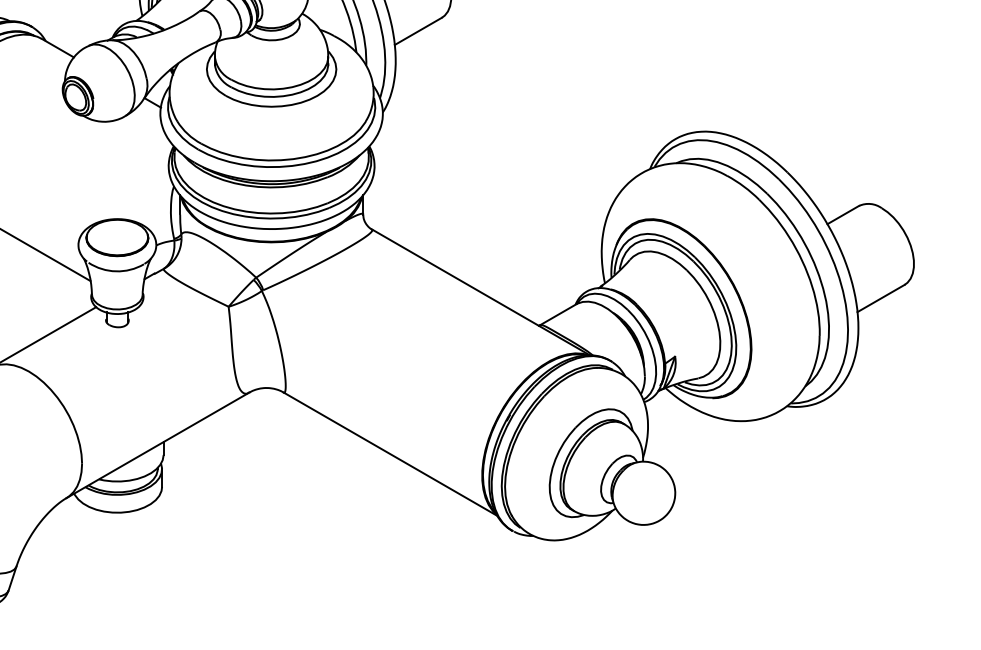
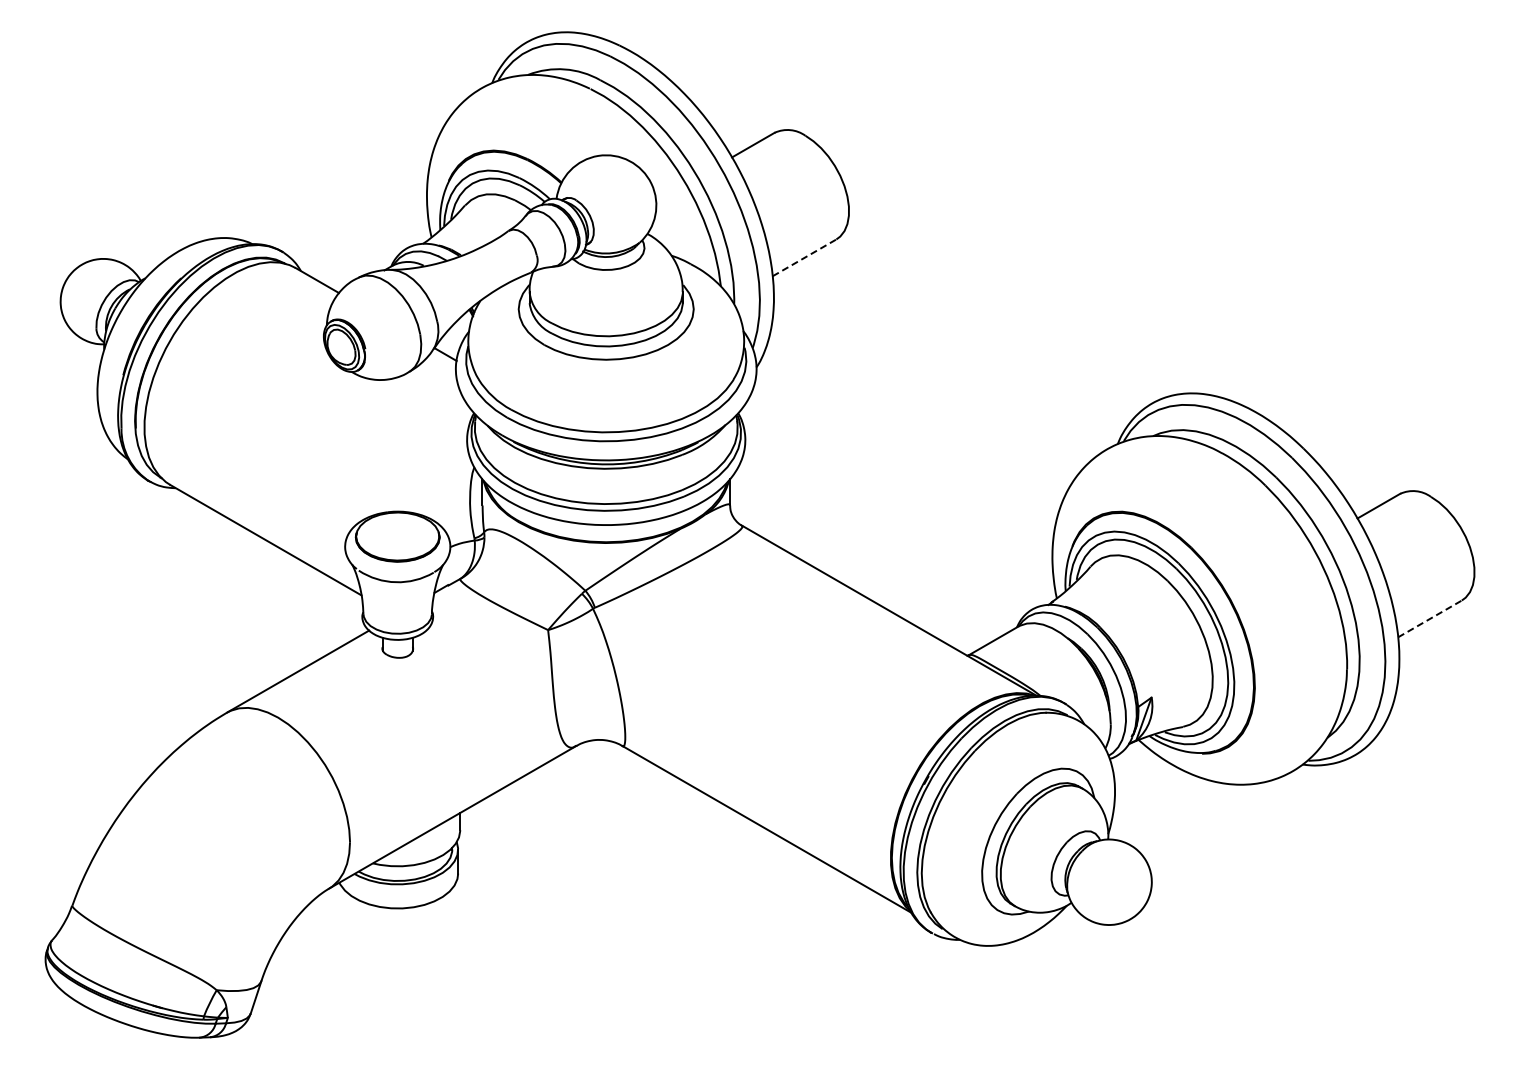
line: (418, 31) -> (804, 257), solid -> dashed
line: (880, 298) -> (1429, 618), solid -> dashed

